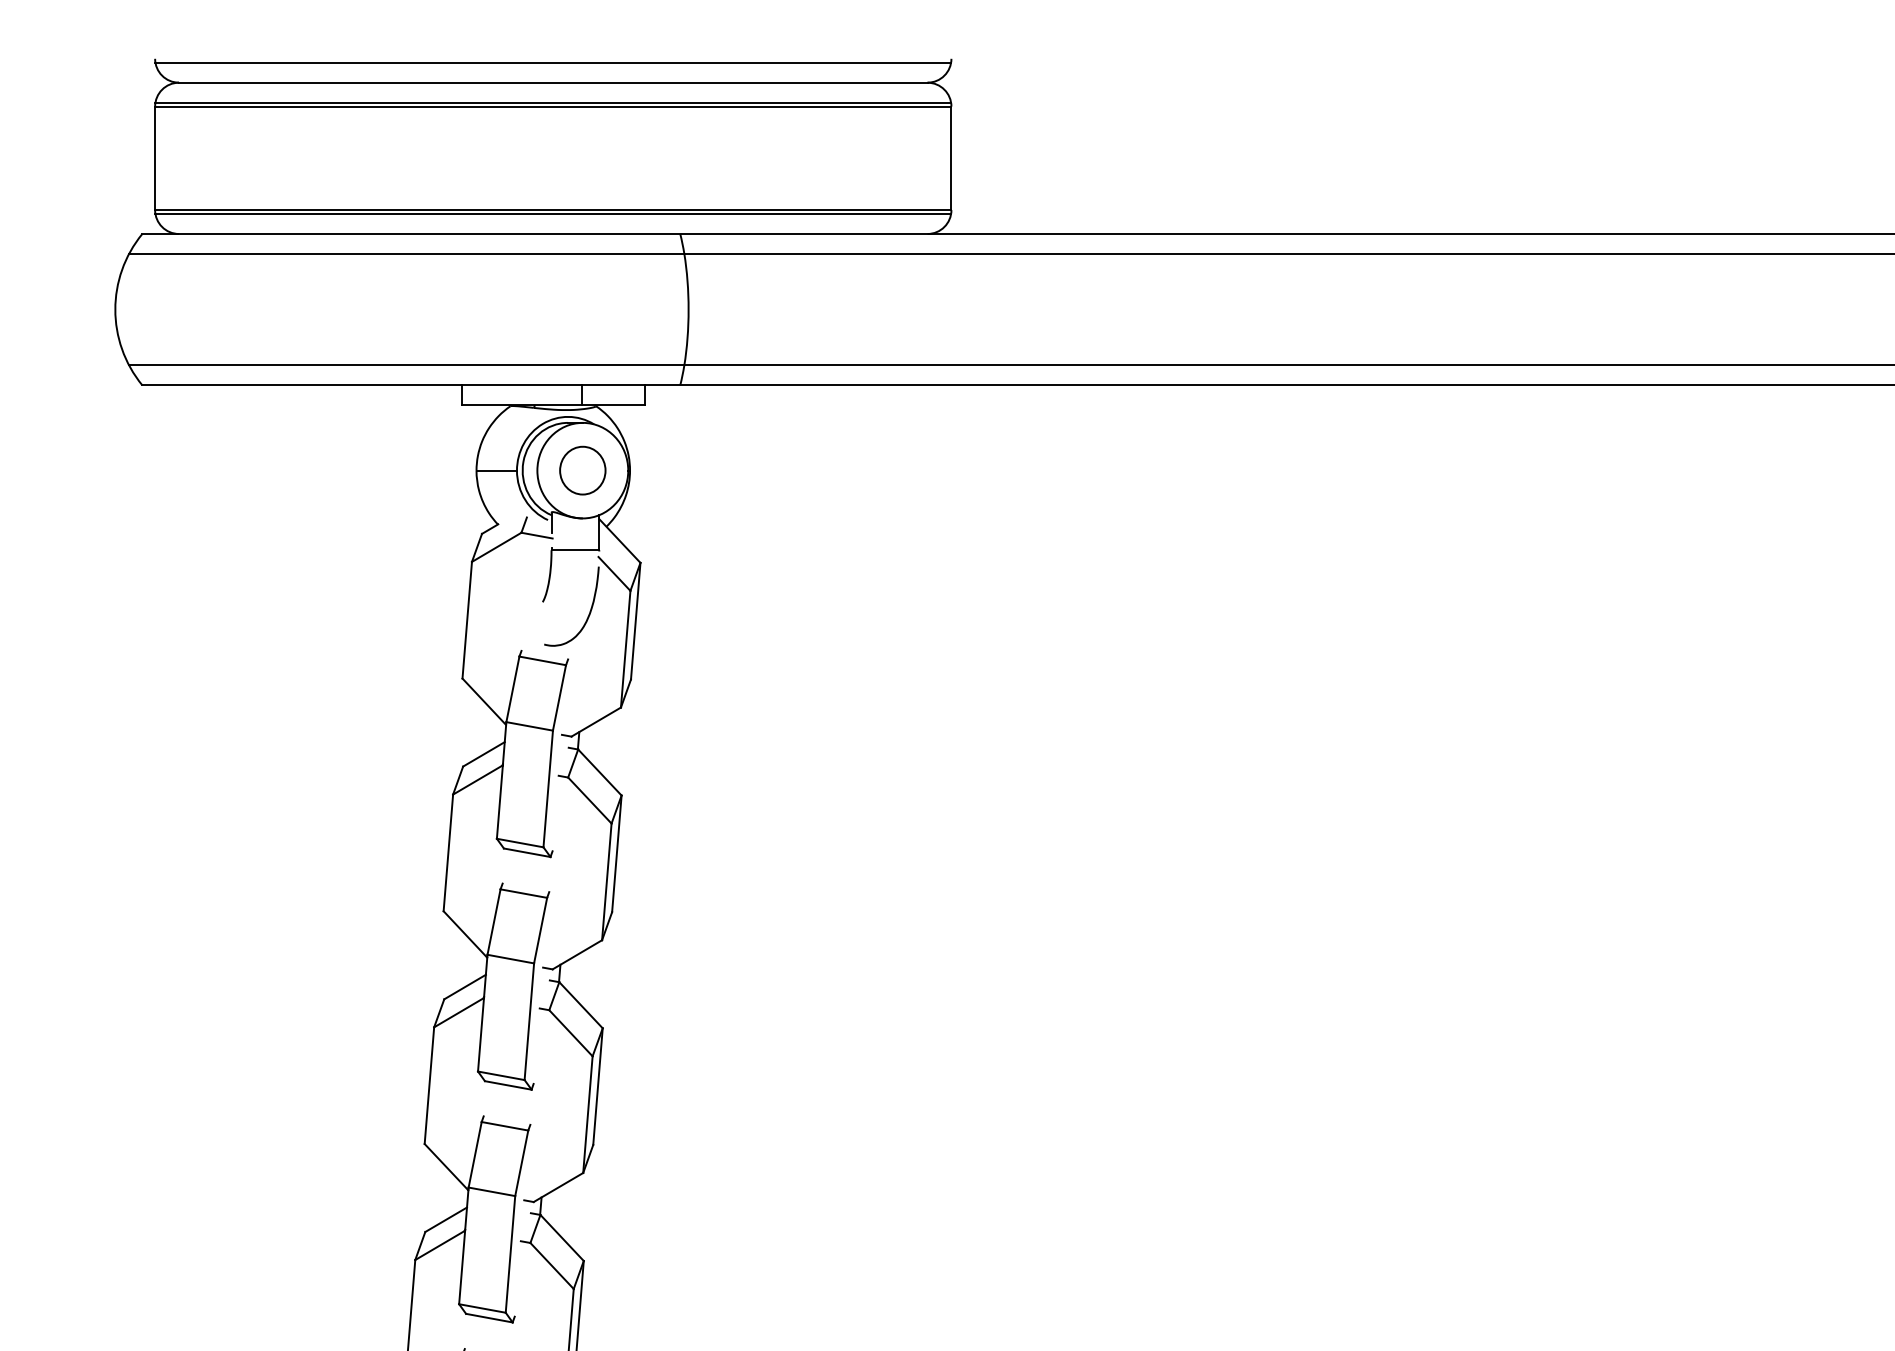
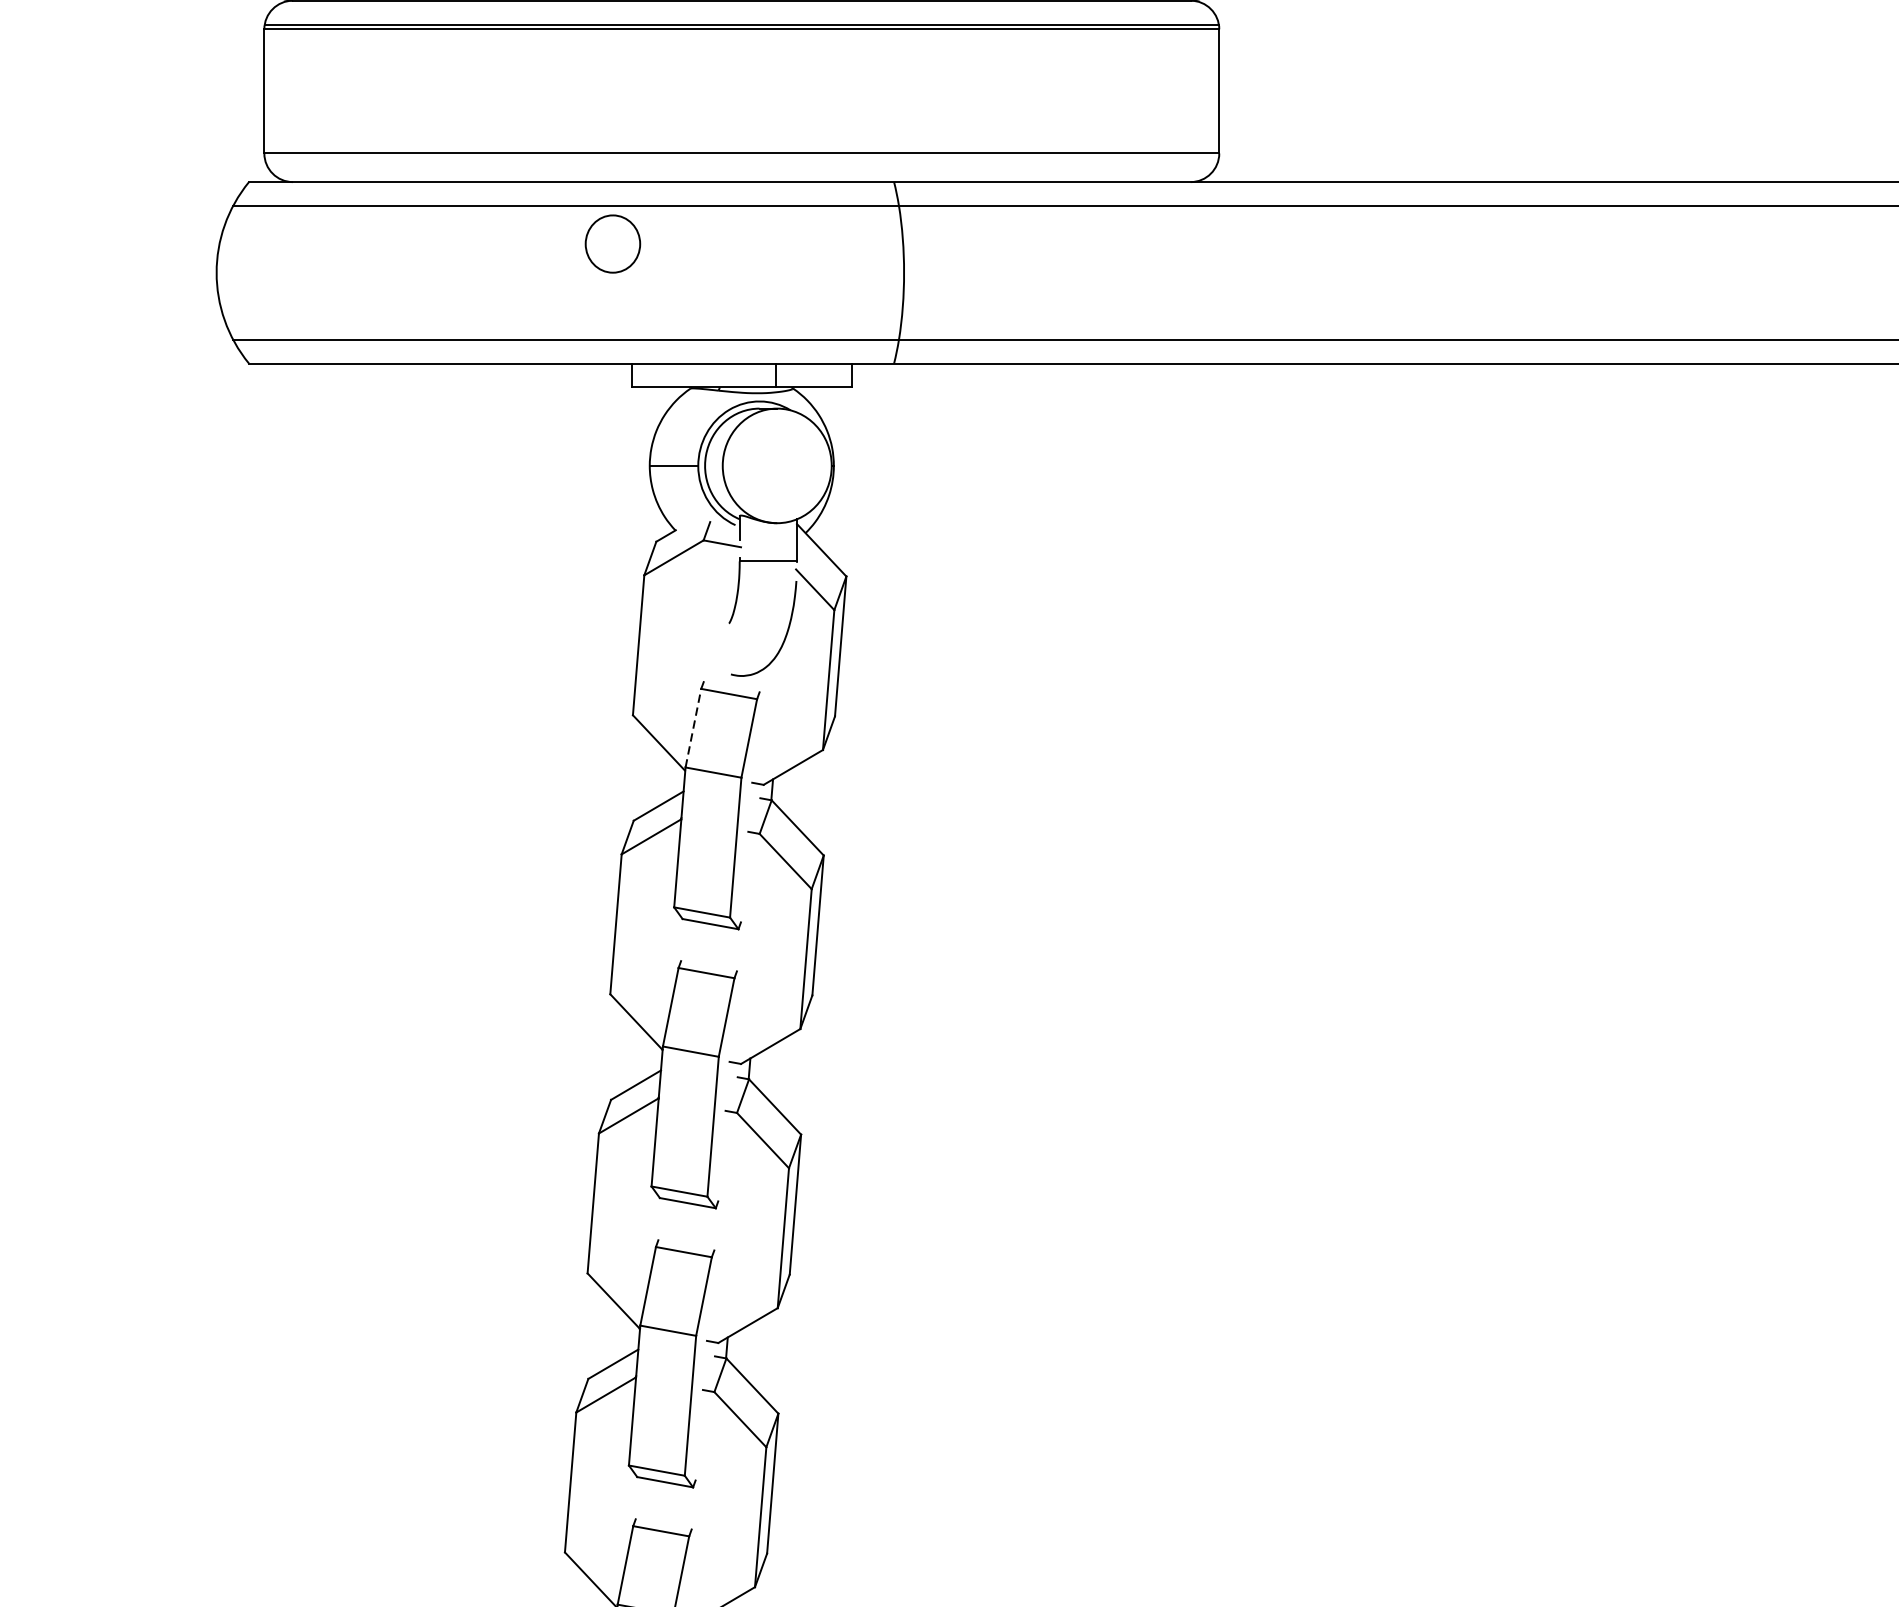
line: (553, 214) -> (742, 158), removed
part: (582, 470) -> (612, 243), moved
line: (513, 688) -> (694, 727), solid -> dashed

